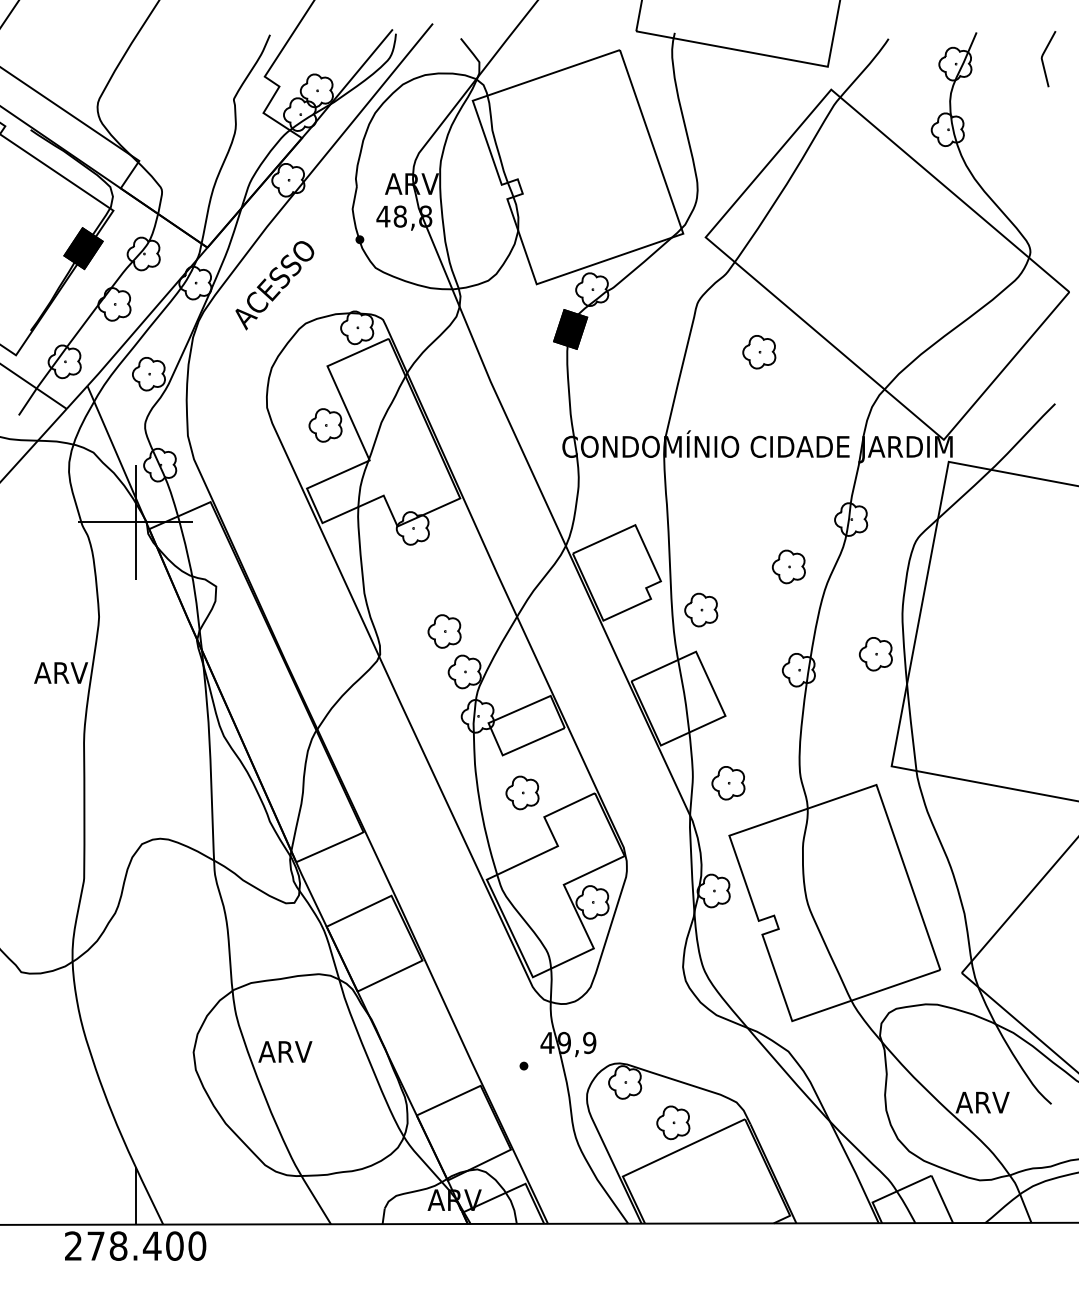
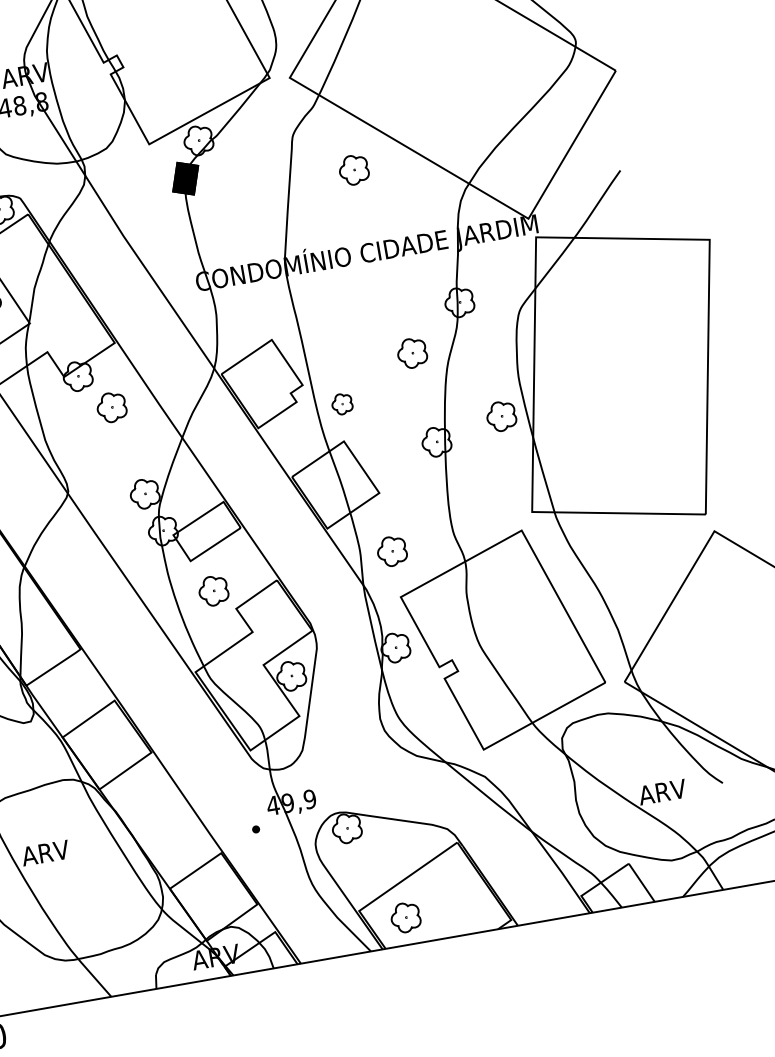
part: (701, 609) -> (342, 403), size x0.7
part: (444, 631) -> (111, 407), moved
part: (673, 1122) -> (405, 917), moved

